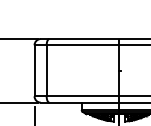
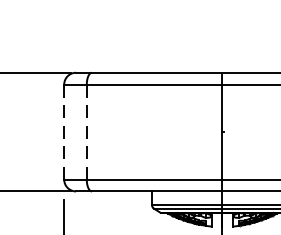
line: (34, 70) -> (64, 131), solid -> dashed
line: (46, 70) -> (86, 131), solid -> dashed

